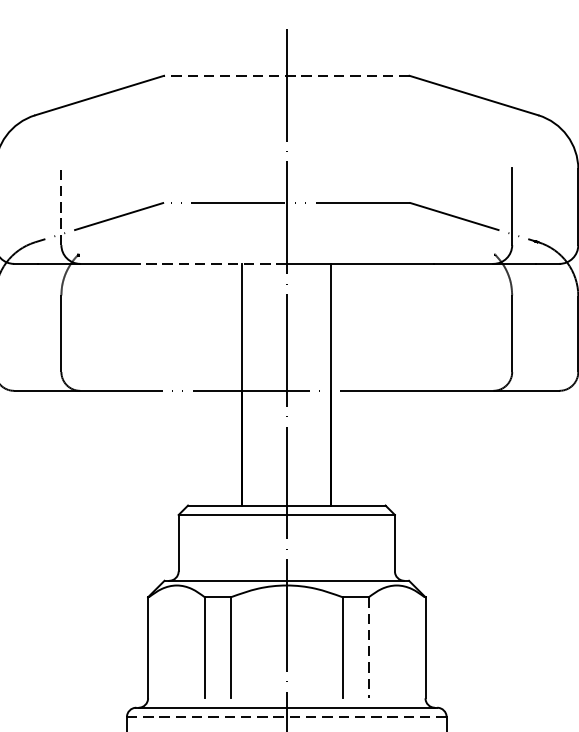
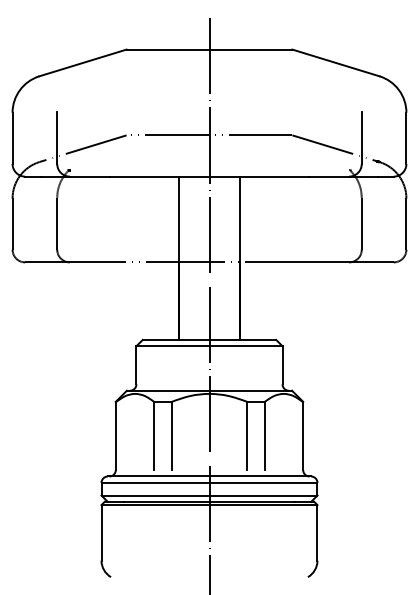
line: (286, 75) -> (209, 49), dashed -> solid
line: (61, 207) -> (57, 138), dashed -> solid
line: (212, 263) -> (159, 176), dashed -> solid
line: (368, 648) -> (264, 436), dashed -> solid
line: (286, 716) -> (209, 482), dashed -> solid

